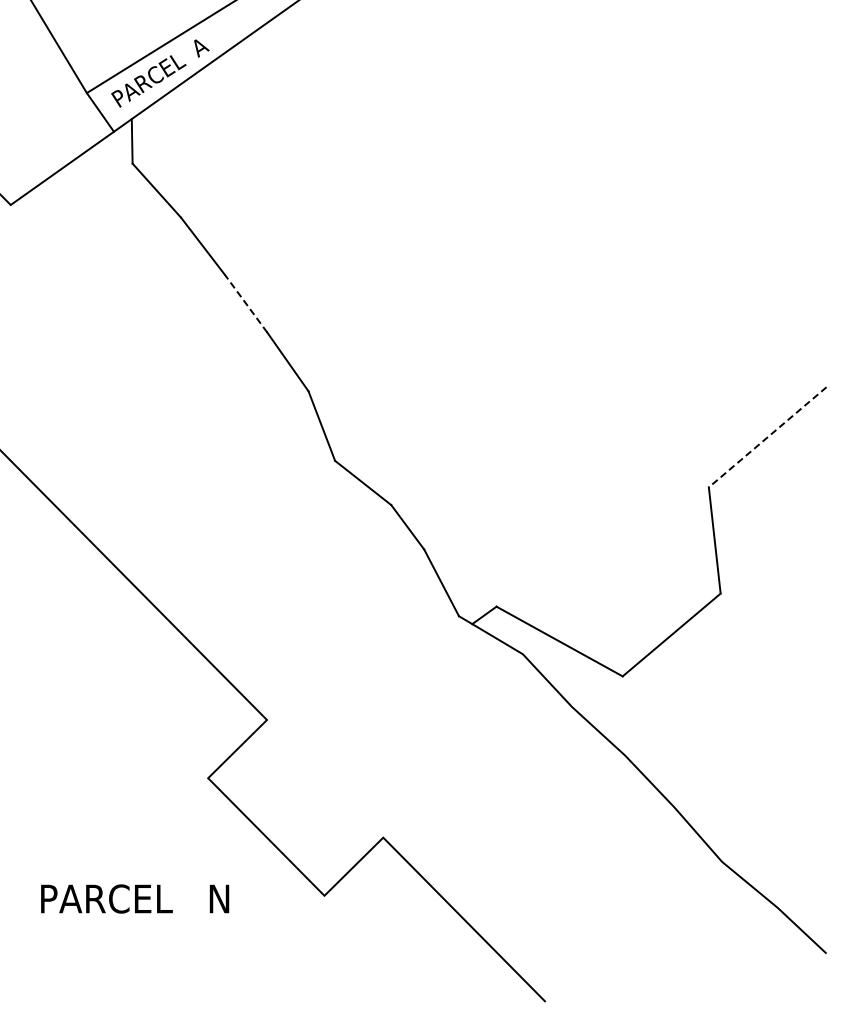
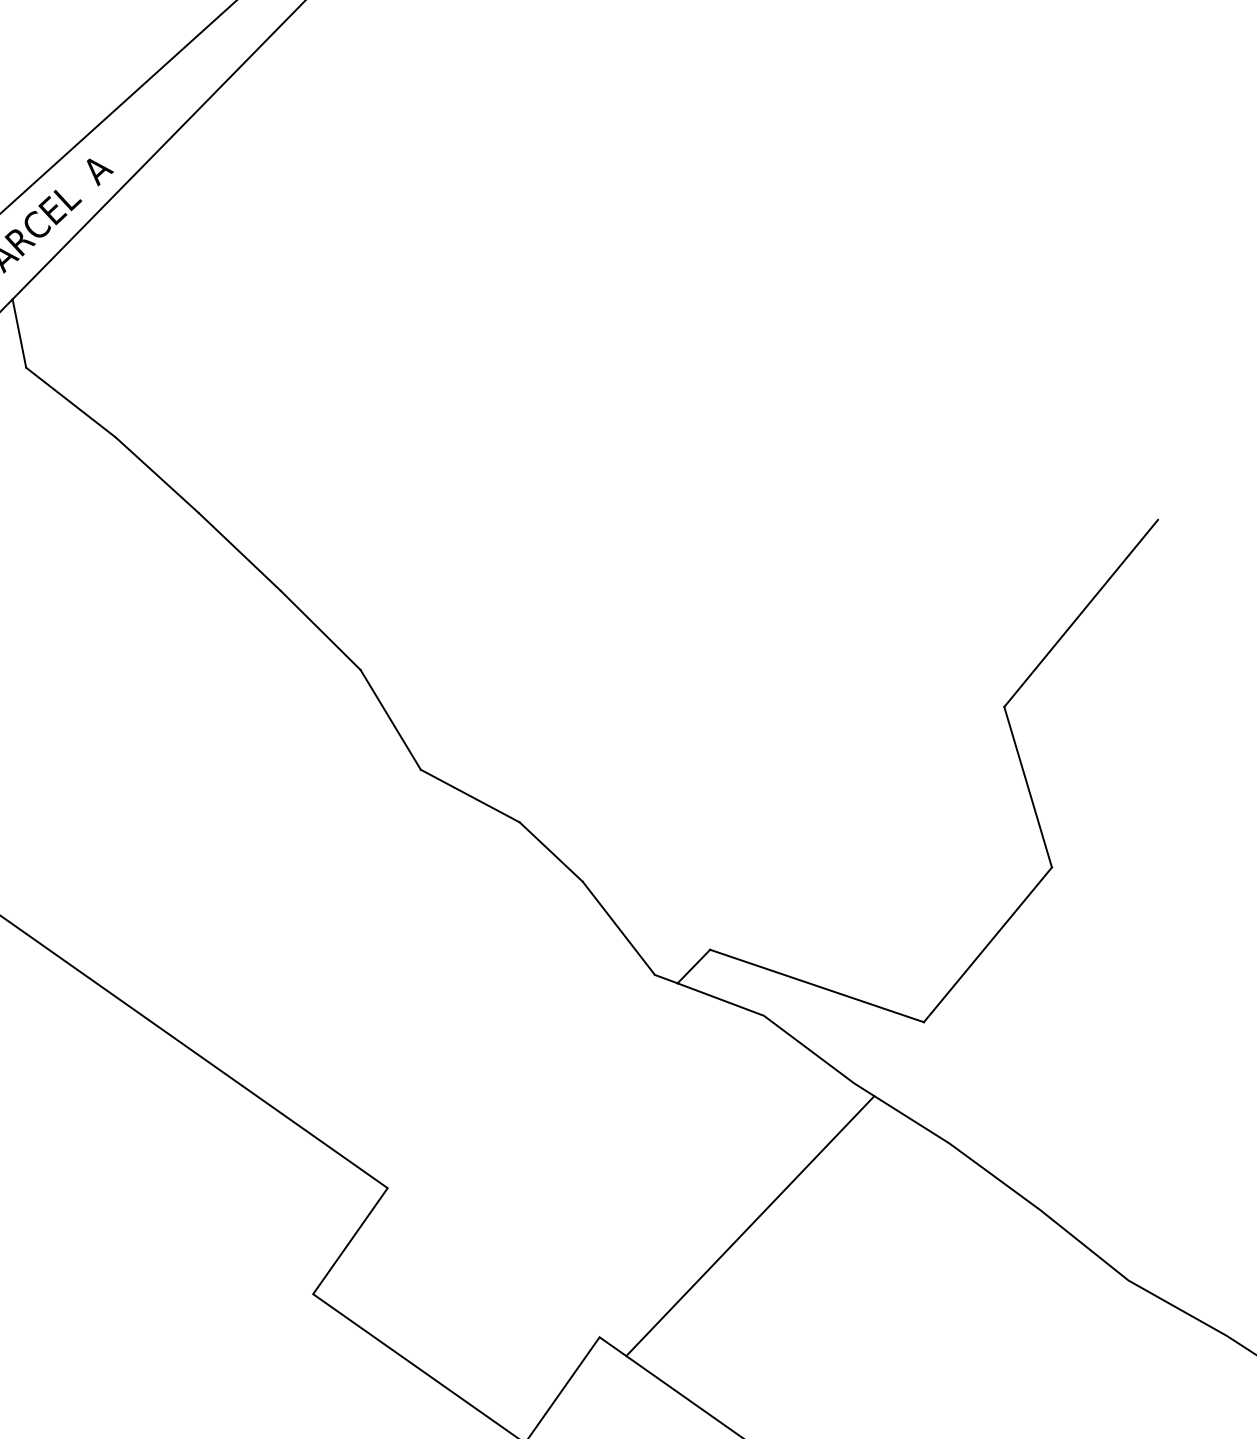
line: (246, 303) -> (240, 551), dashed -> solid
line: (767, 437) -> (1080, 613), dashed -> solid
line: (490, 784) -> (750, 1225), added

